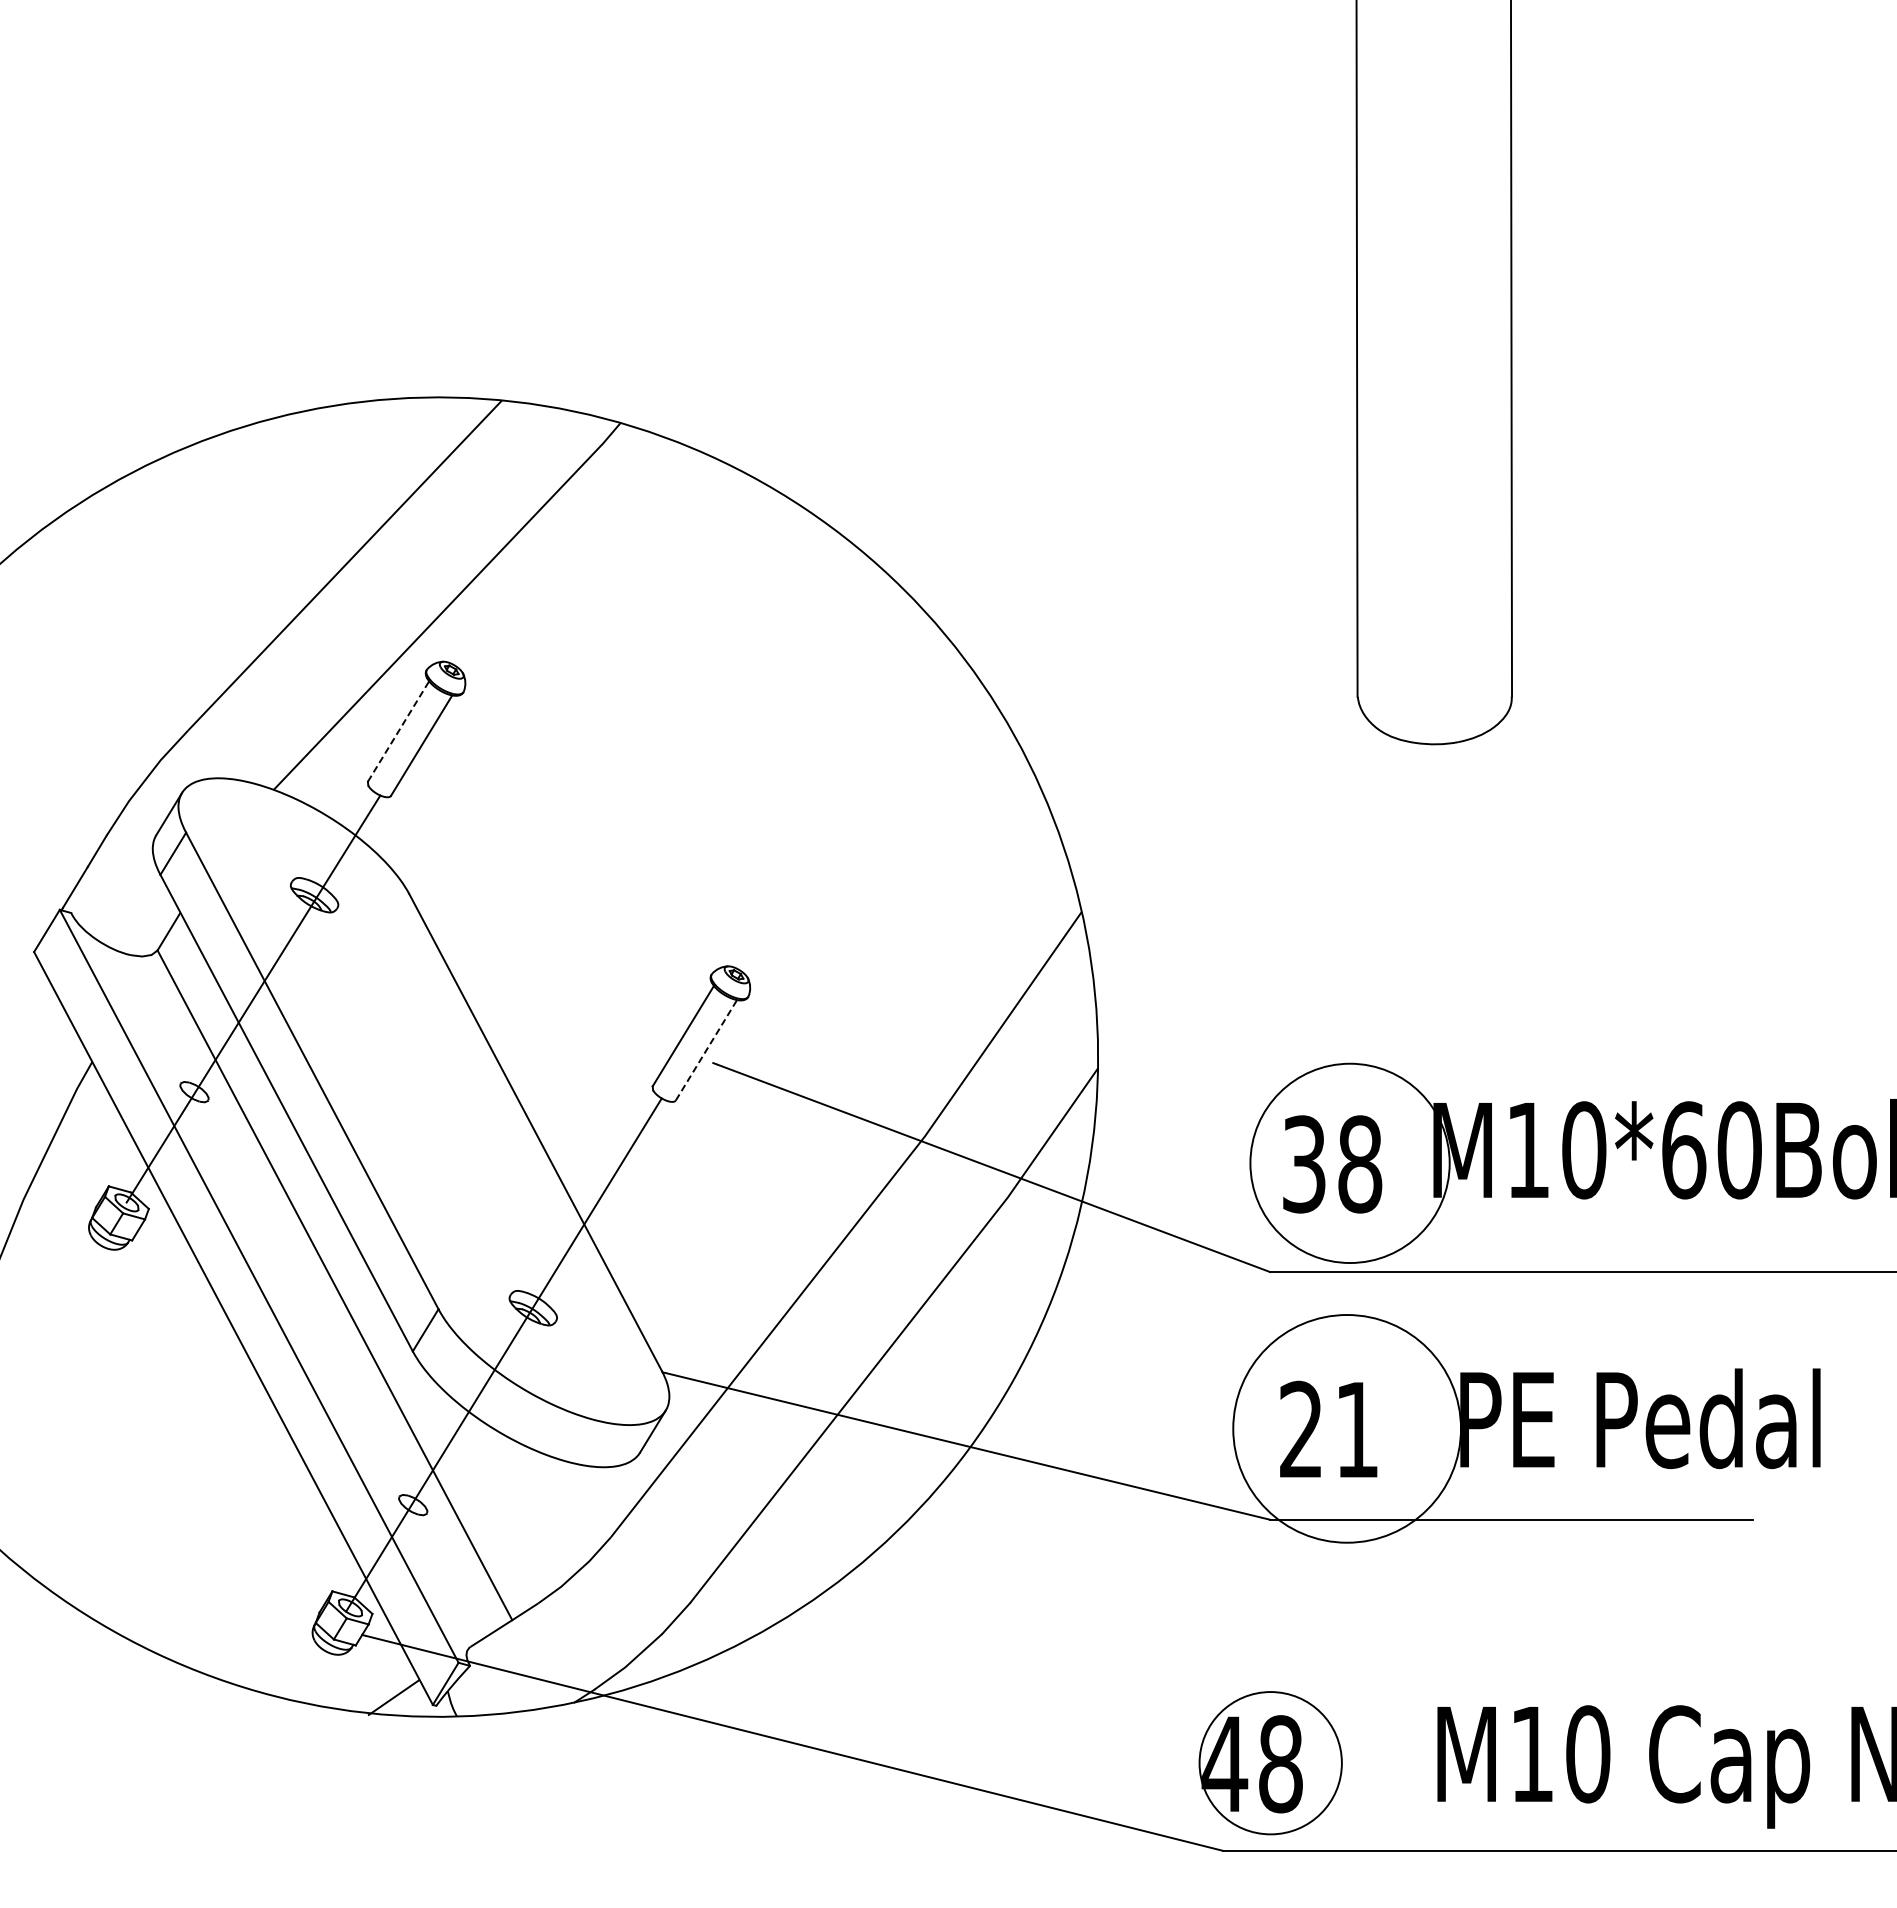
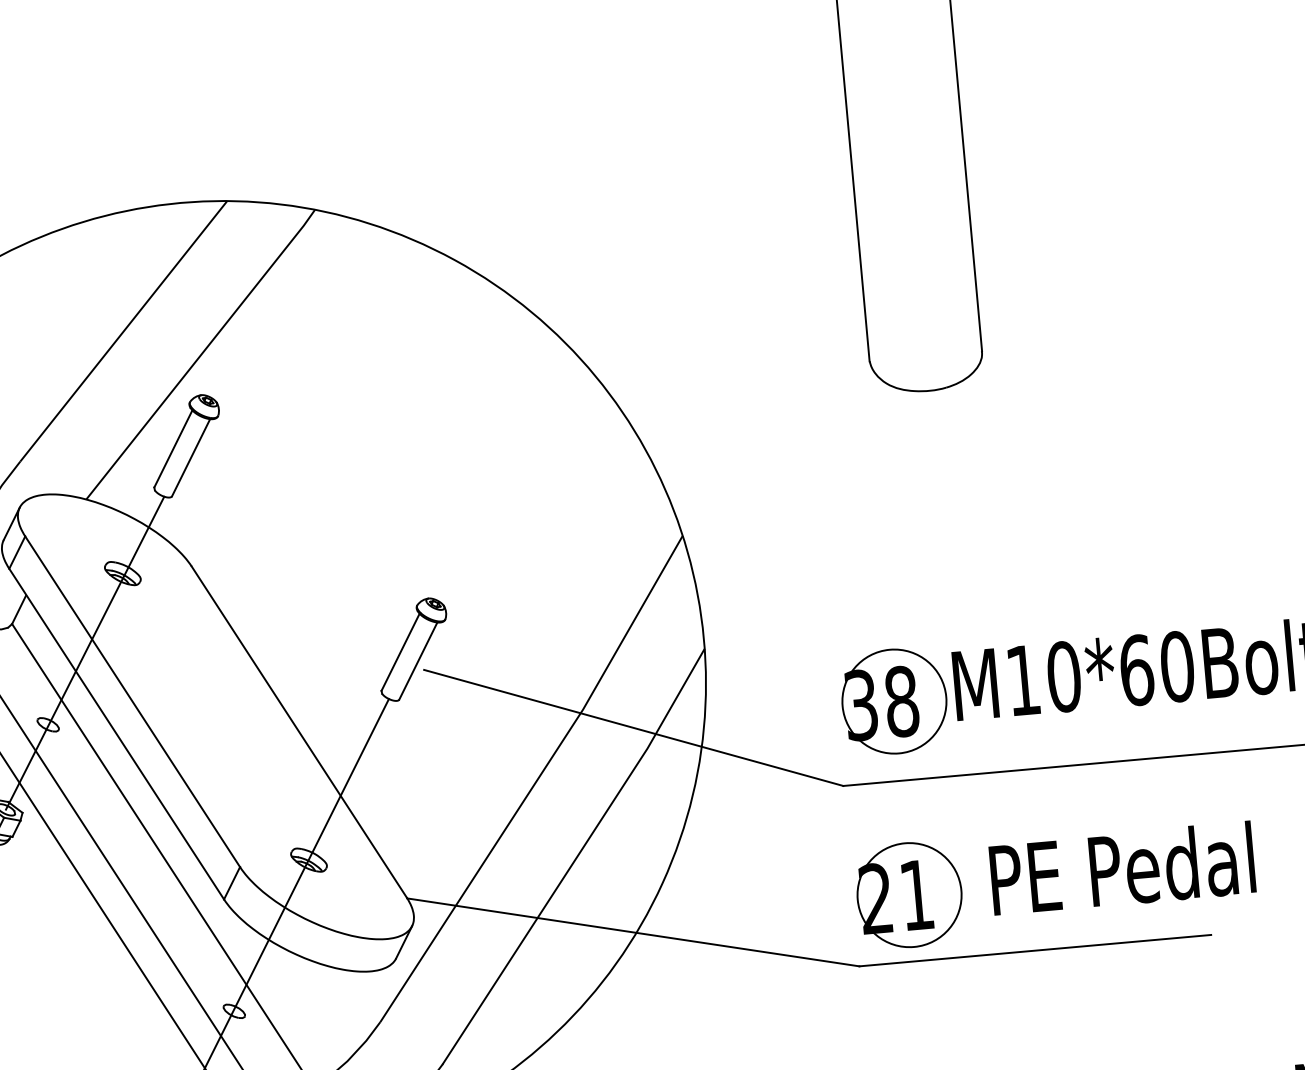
line: (398, 731) -> (173, 448), dashed -> solid
line: (706, 1050) -> (418, 661), dashed -> solid
circle: (1349, 1163) -> (894, 701), size x0.71
circle: (1346, 1428) -> (909, 894), size x0.62

